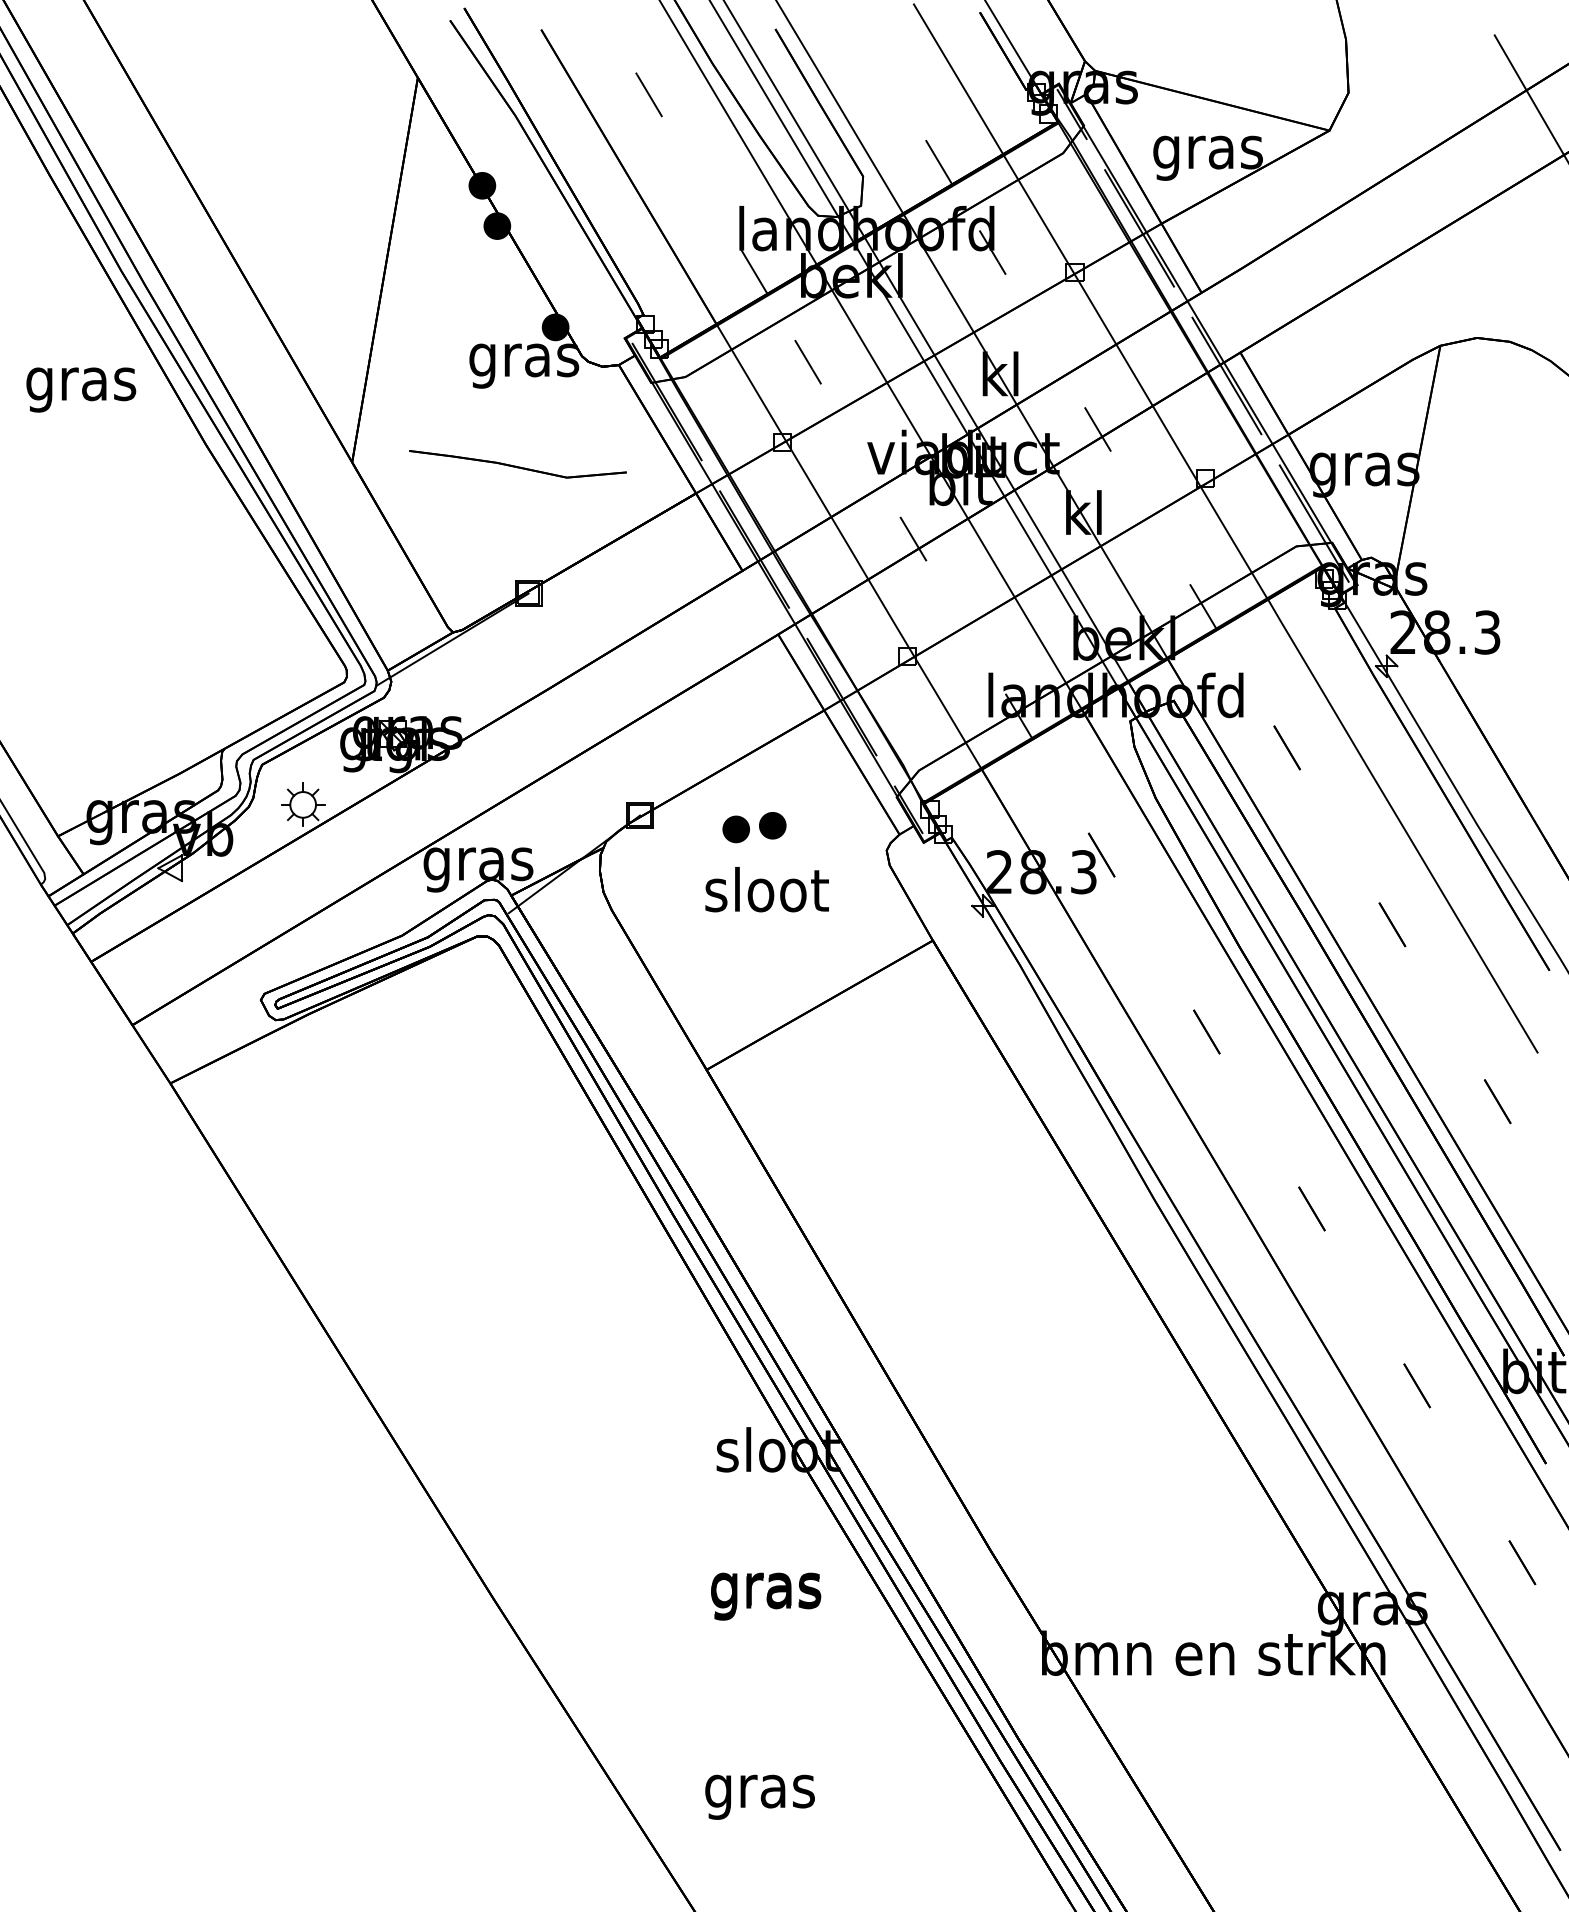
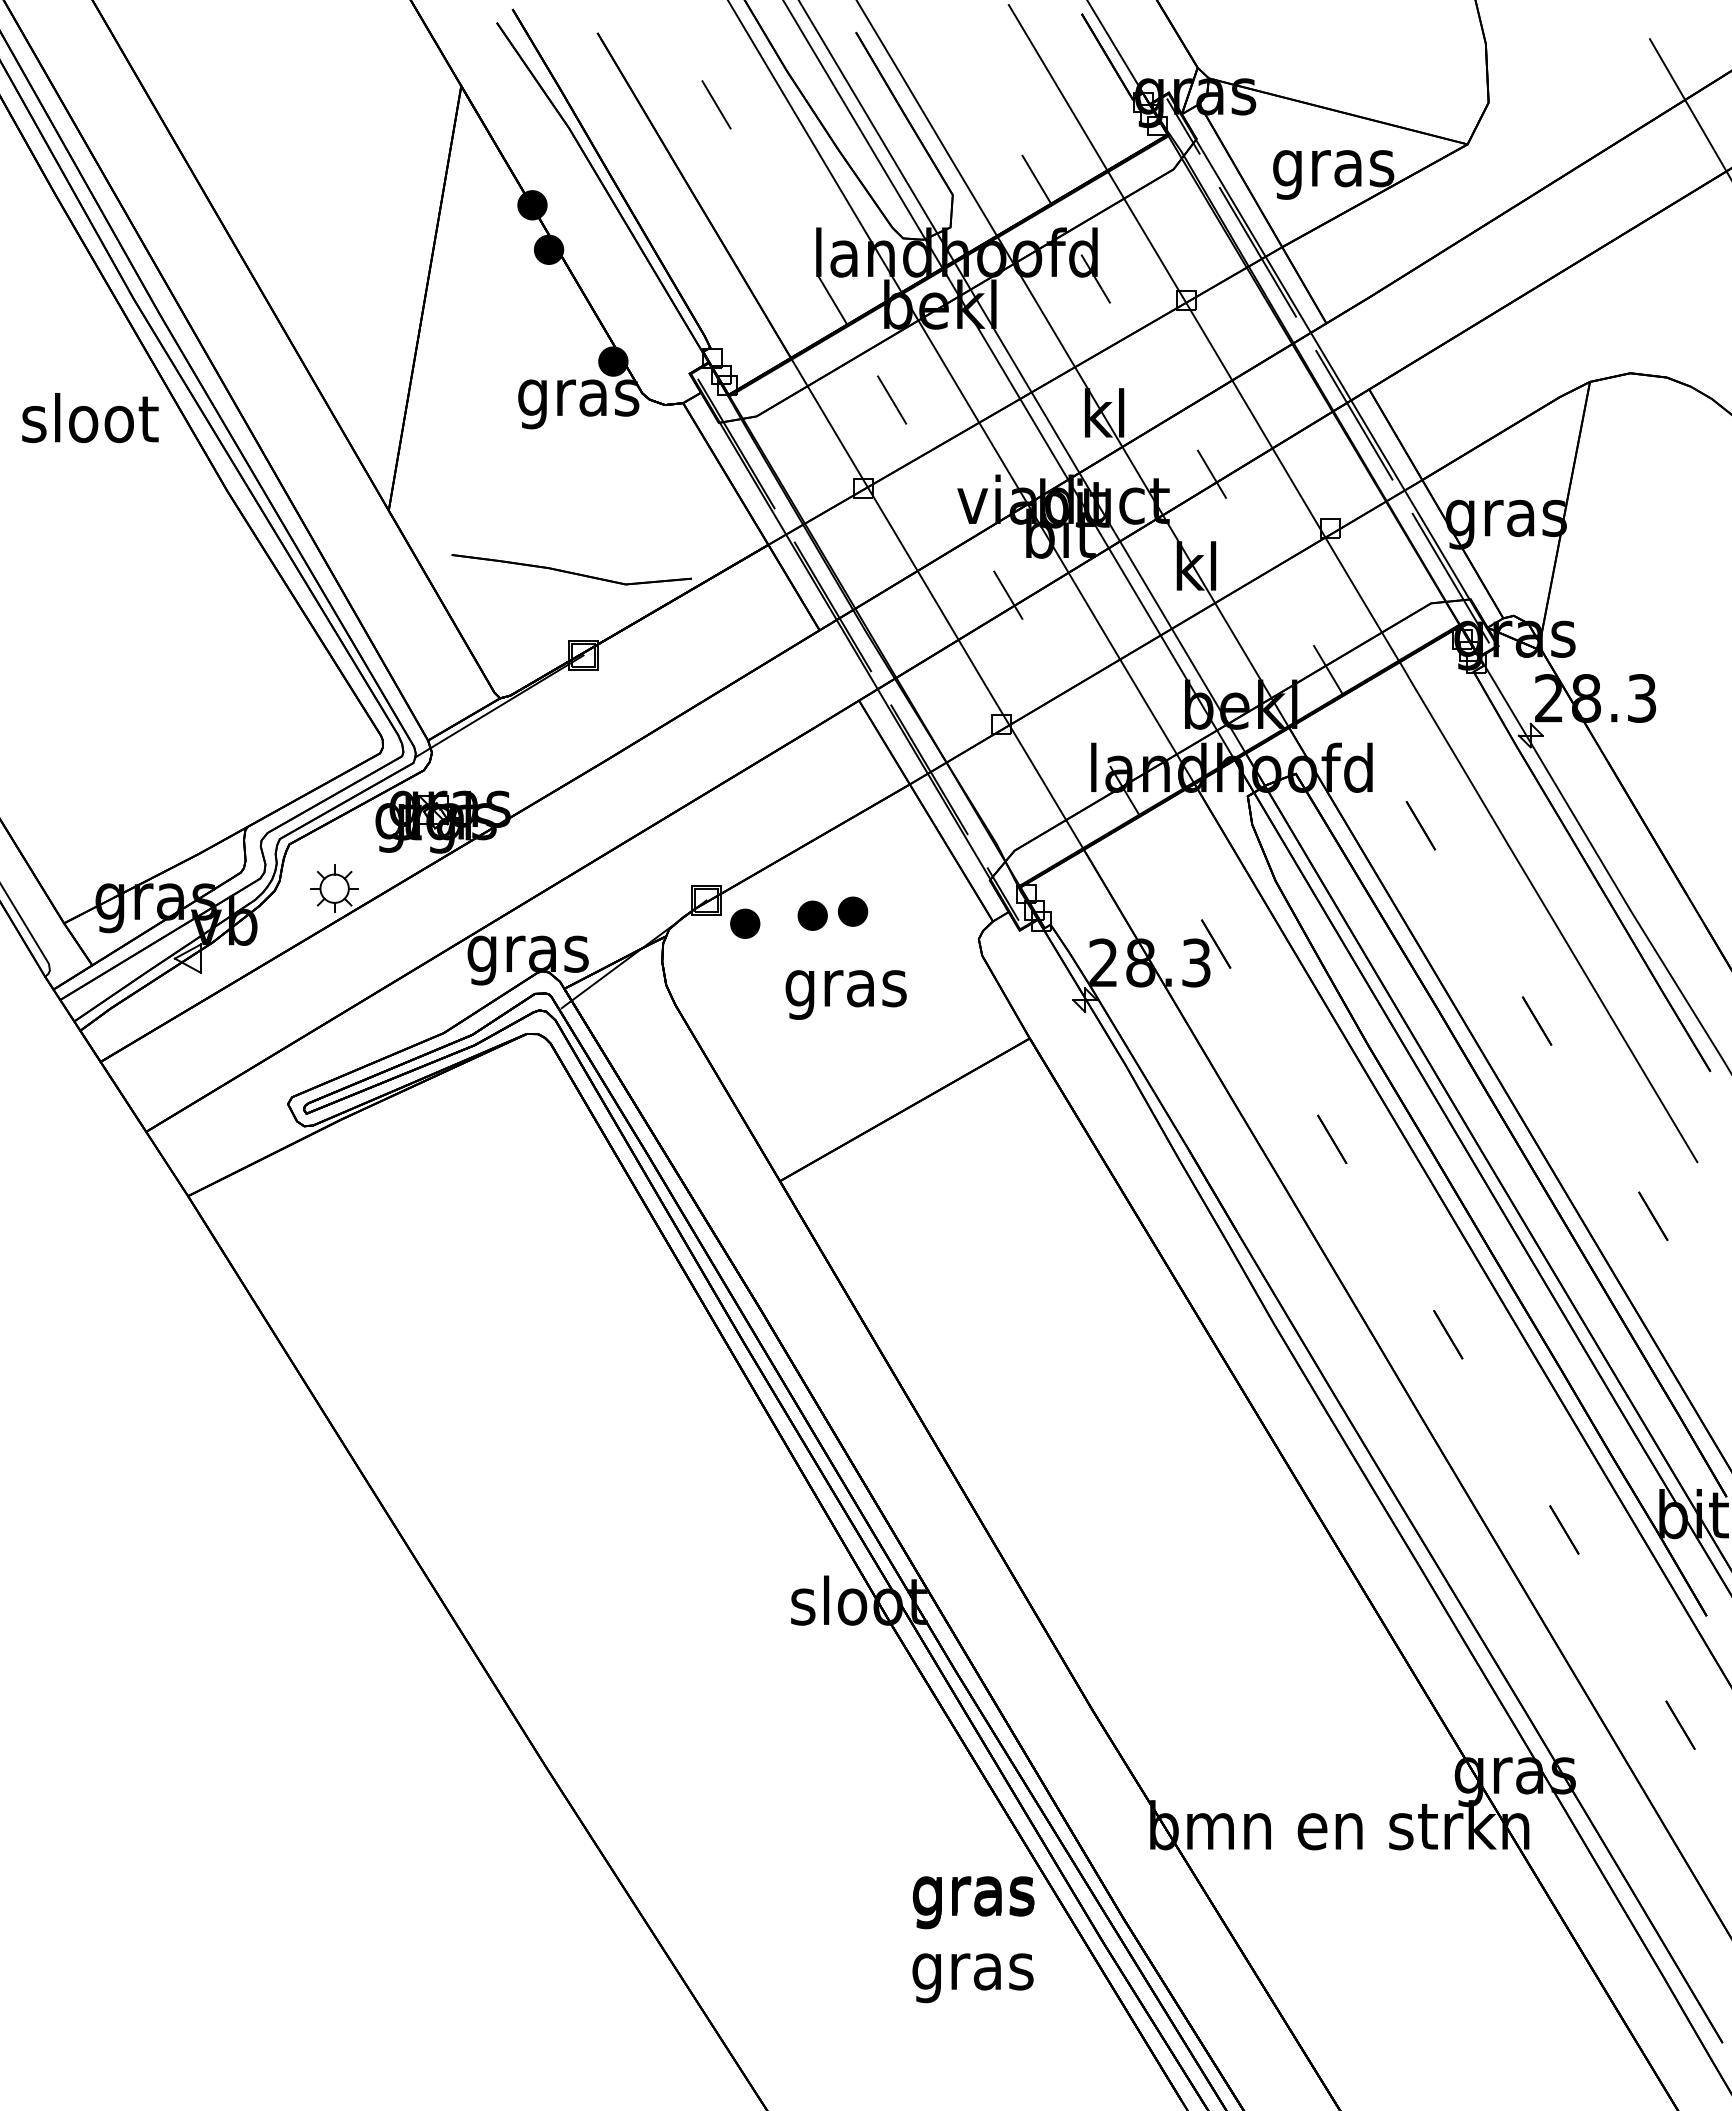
text: (81, 384) -> (90, 424), gras -> sloot
part: (517, 464) -> (571, 569), moved
part: (675, 836) -> (745, 923), added
text: (766, 895) -> (846, 988), sloot -> gras
text: (765, 1596) -> (973, 1902), moved
text: (759, 1797) -> (972, 1978), moved

